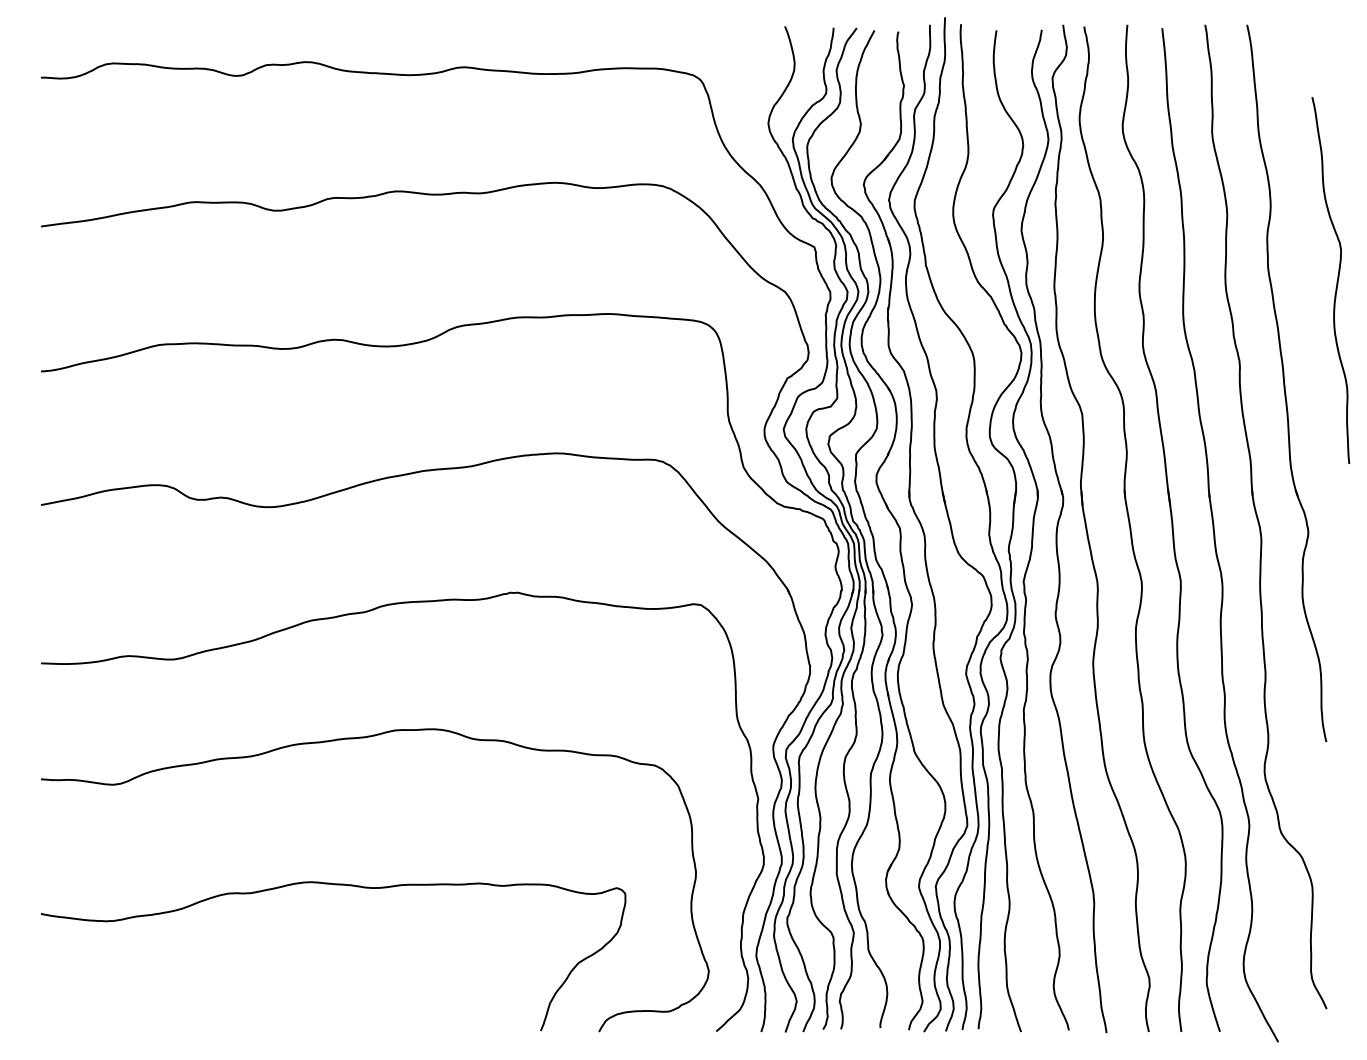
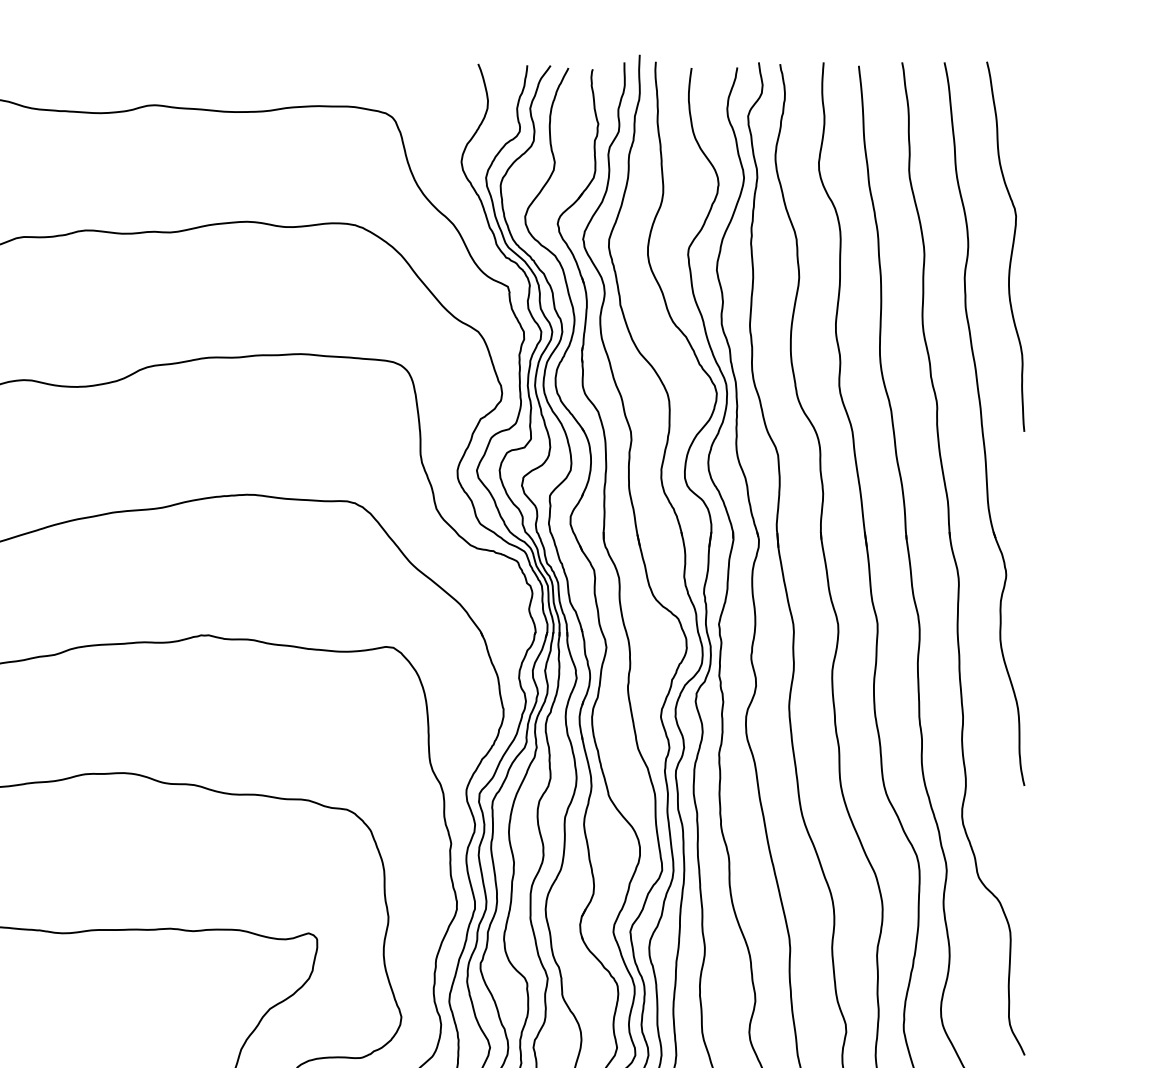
curve: (1336, 281) -> (1011, 247), moved

